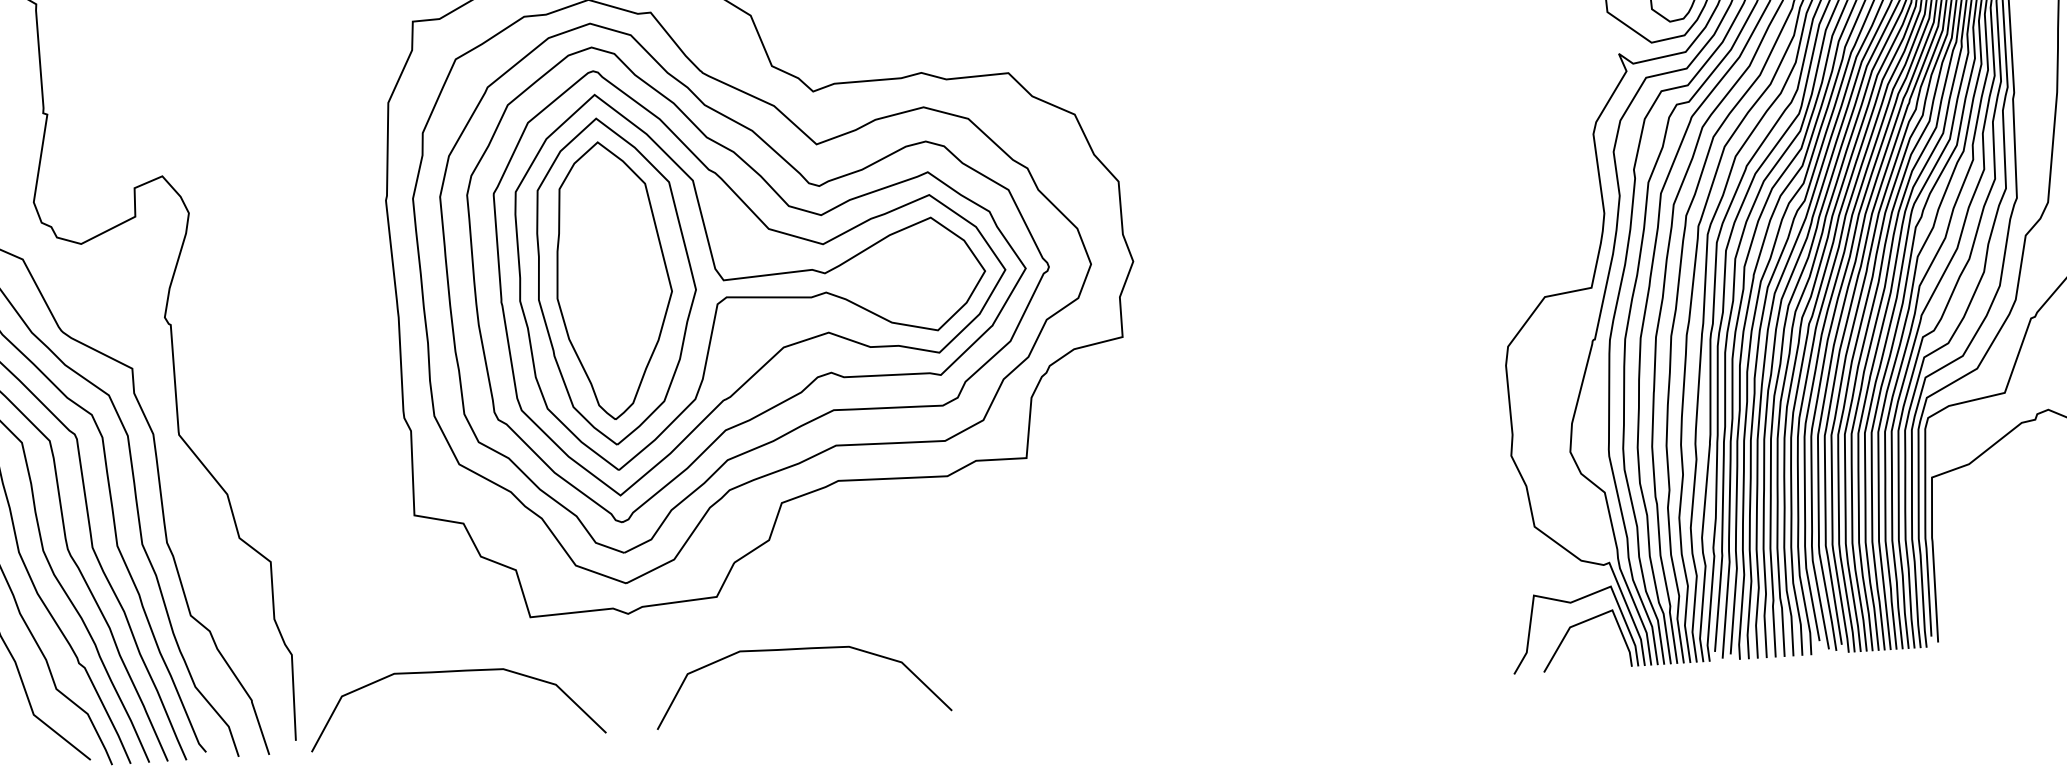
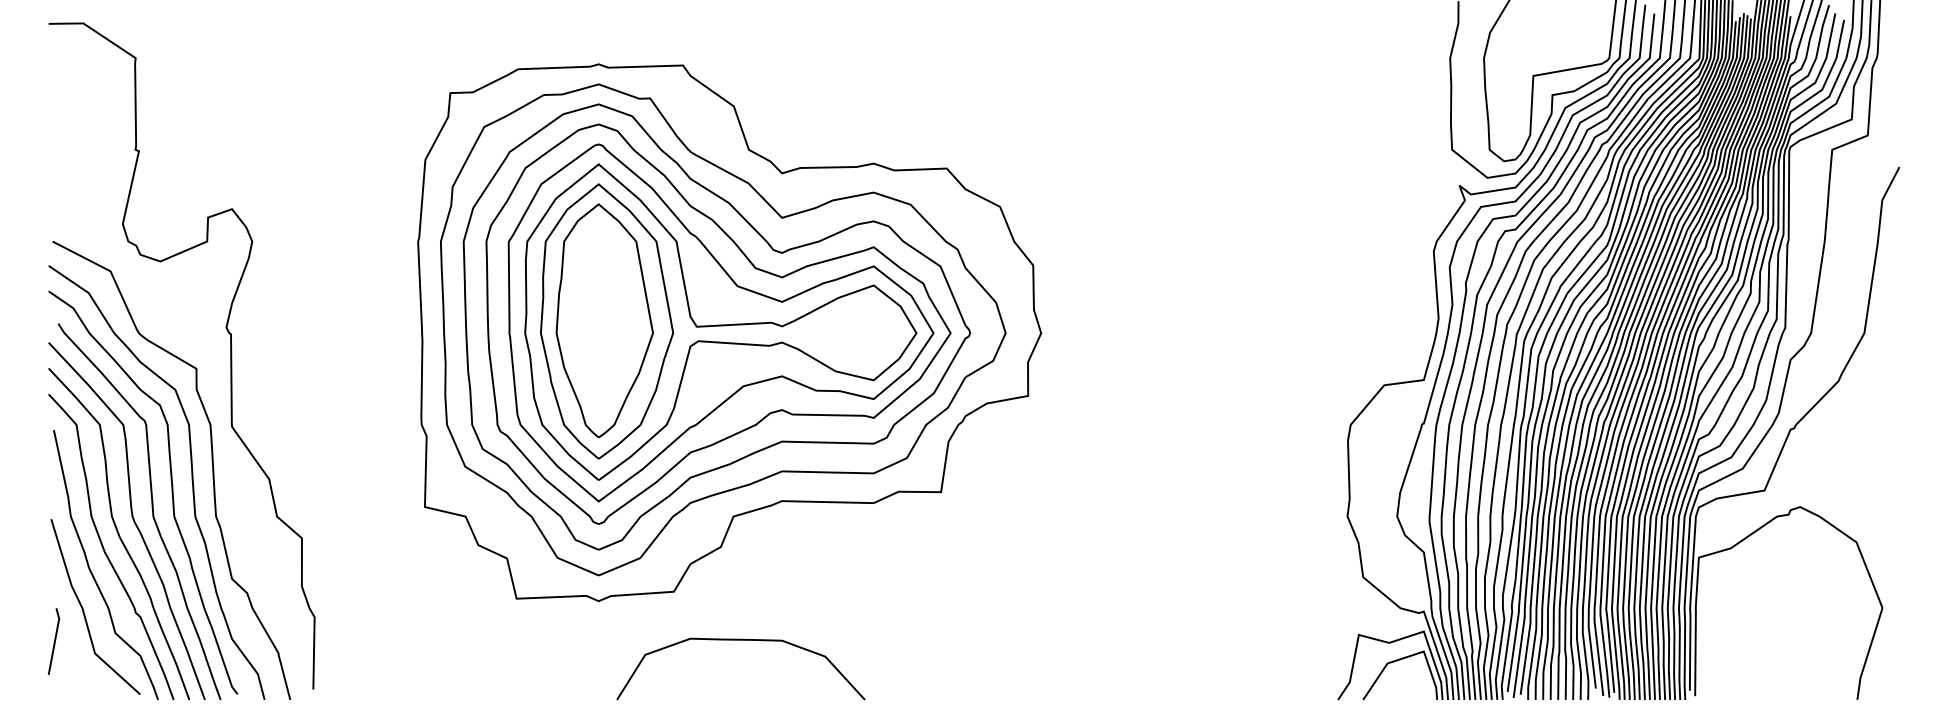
curve: (453, 672) -> (449, 640), removed

